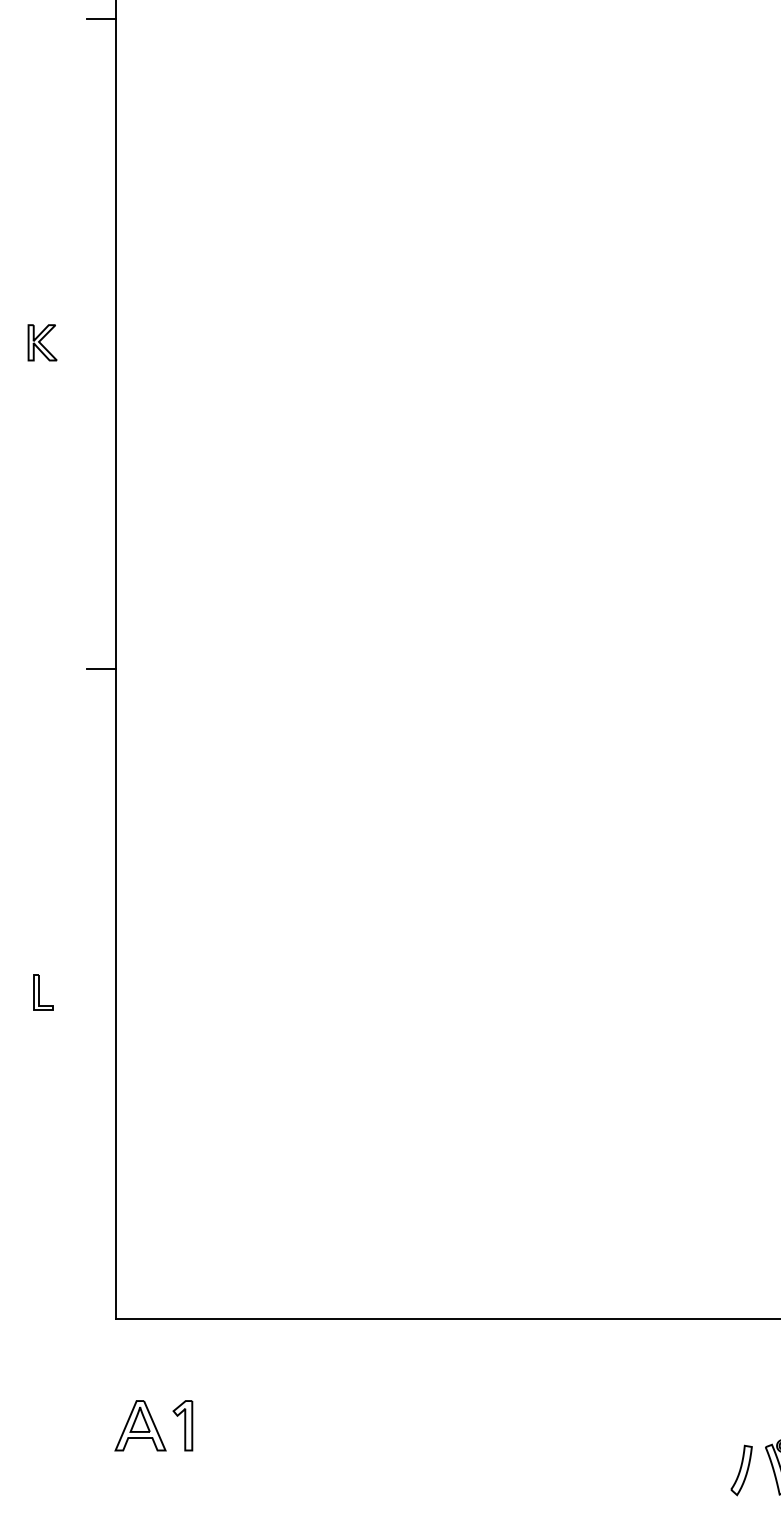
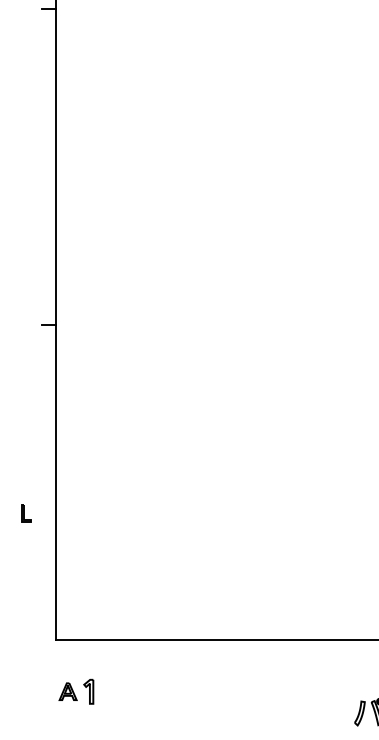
part: (42, 341) -> (20, 165), removed
part: (44, 992) -> (26, 513), moved
part: (139, 1425) -> (67, 691), size x0.7

